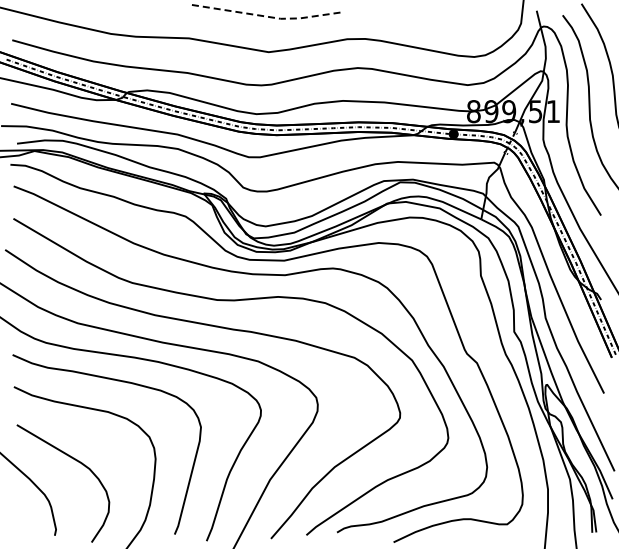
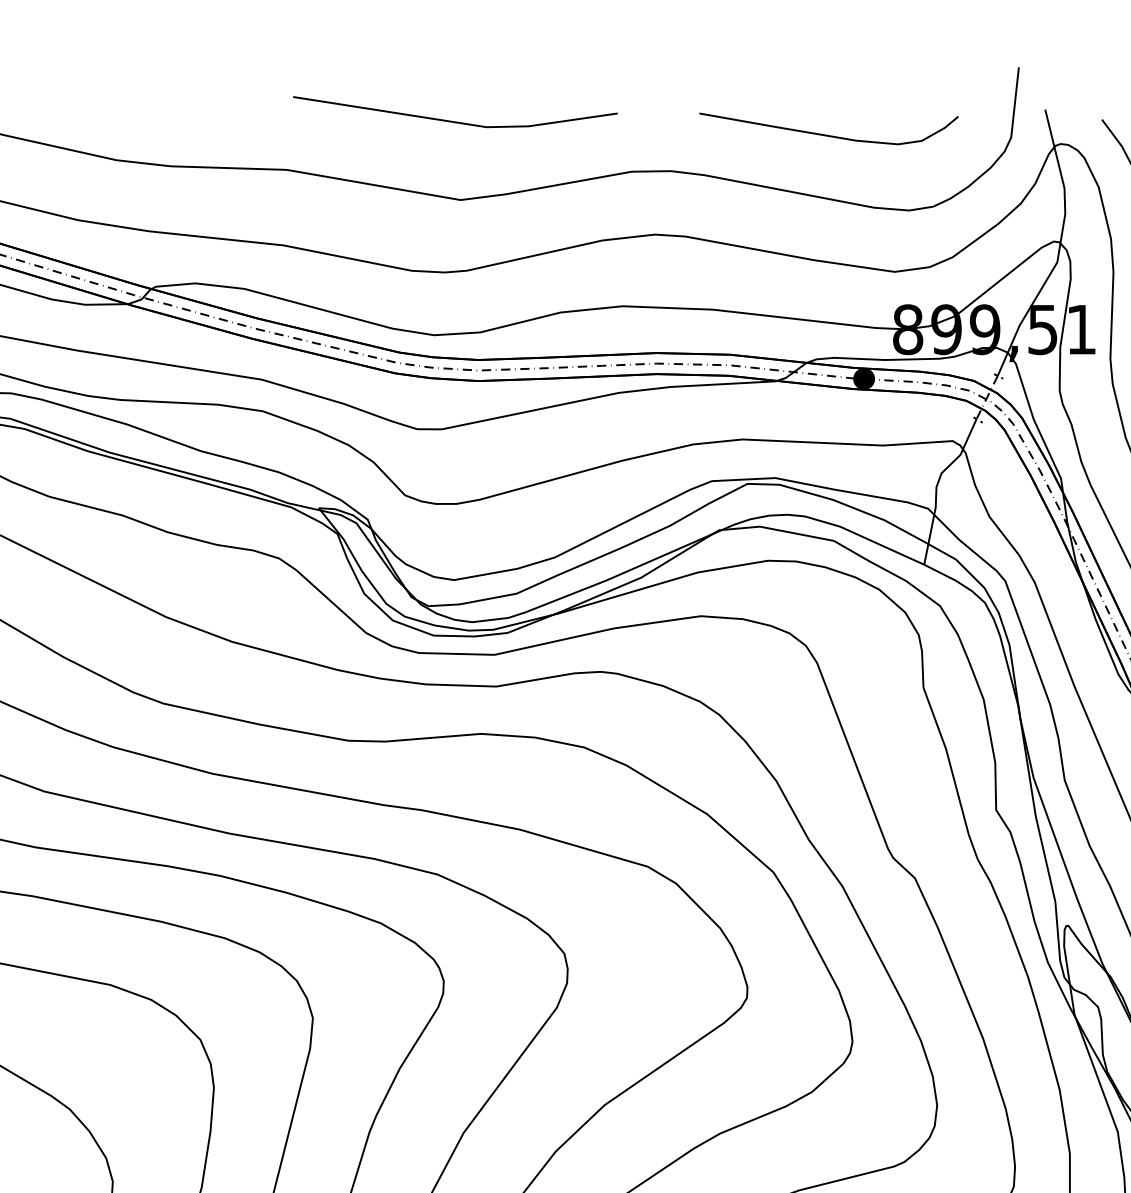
line: (267, 16) -> (457, 122), dashed -> solid
curve: (437, 21) -> (828, 133), added

